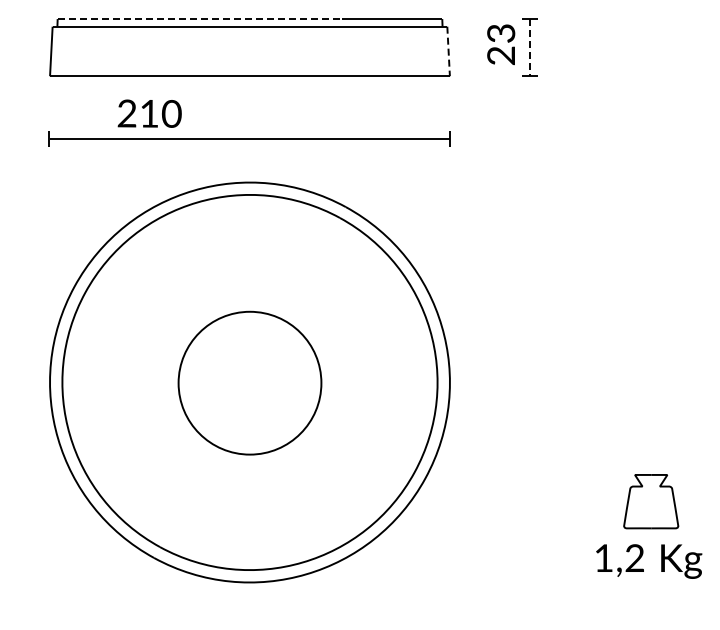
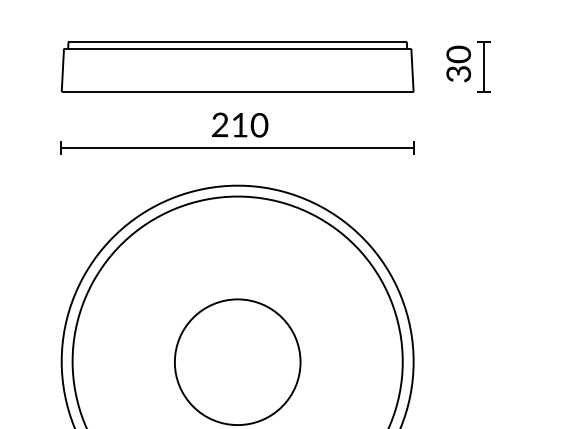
line: (200, 19) -> (194, 42), dashed -> solid
text: (501, 44) -> (459, 64), 23 -> 30
line: (529, 47) -> (483, 66), dashed -> solid
line: (448, 51) -> (412, 70), dashed -> solid
text: (149, 113) -> (239, 124), moved

